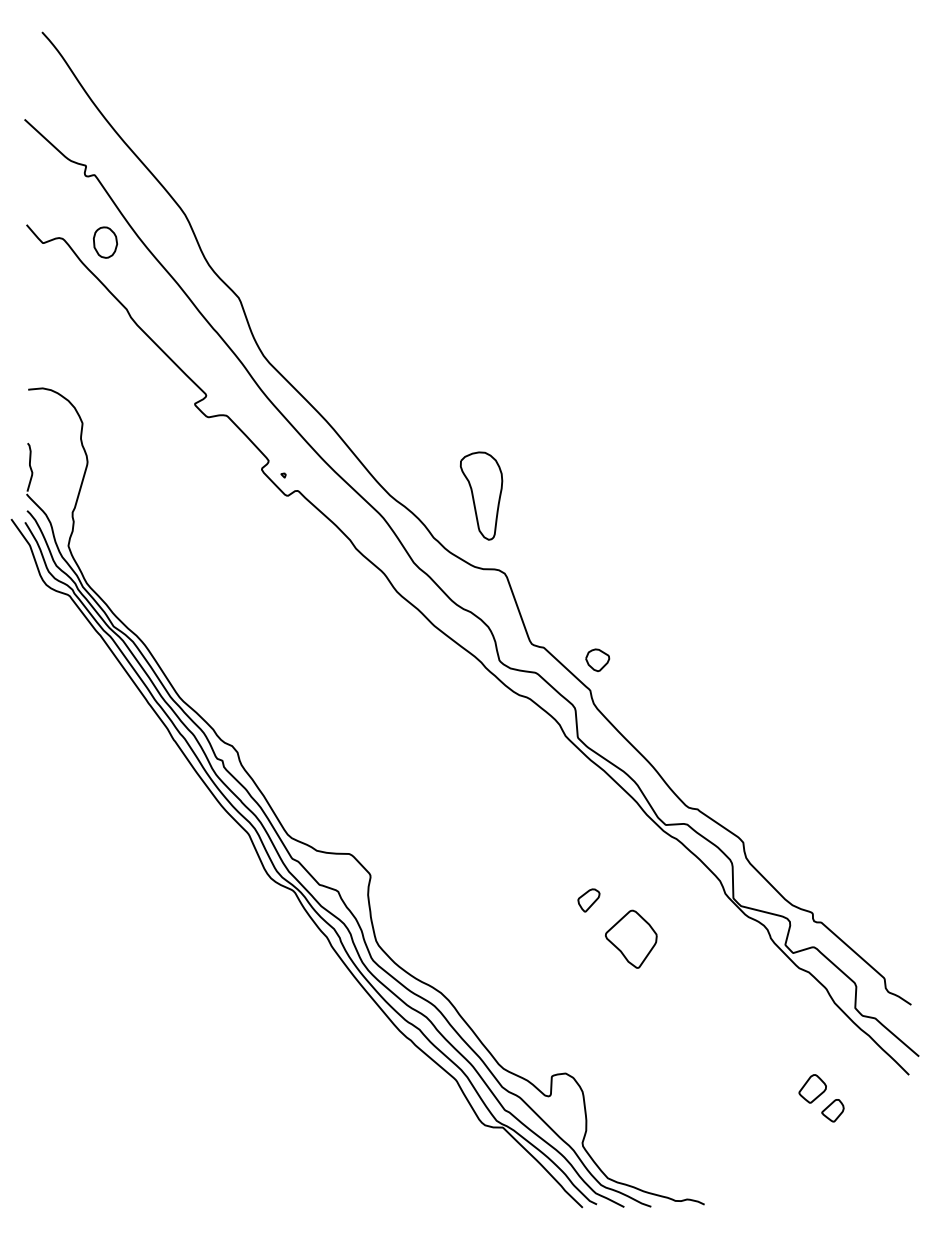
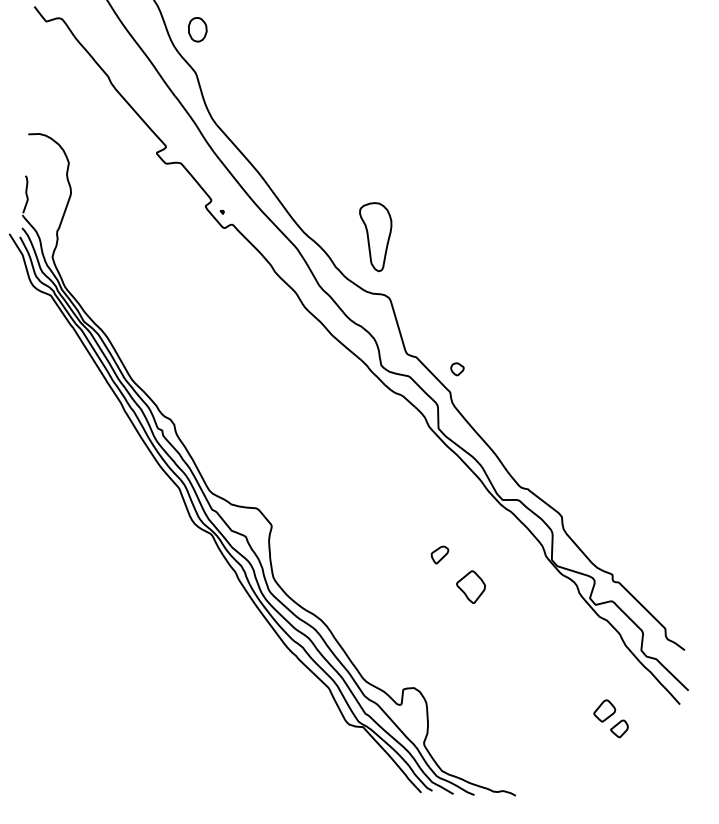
part: (105, 242) -> (197, 29), moved
part: (597, 659) -> (457, 368), size x0.71
part: (631, 939) -> (471, 587), size x0.71

